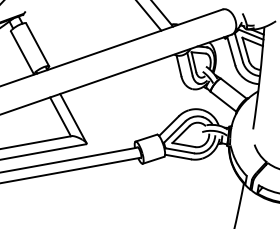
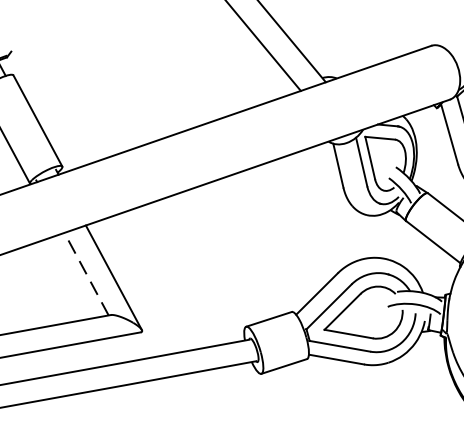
line: (60, 116) -> (86, 273), solid -> dashed

